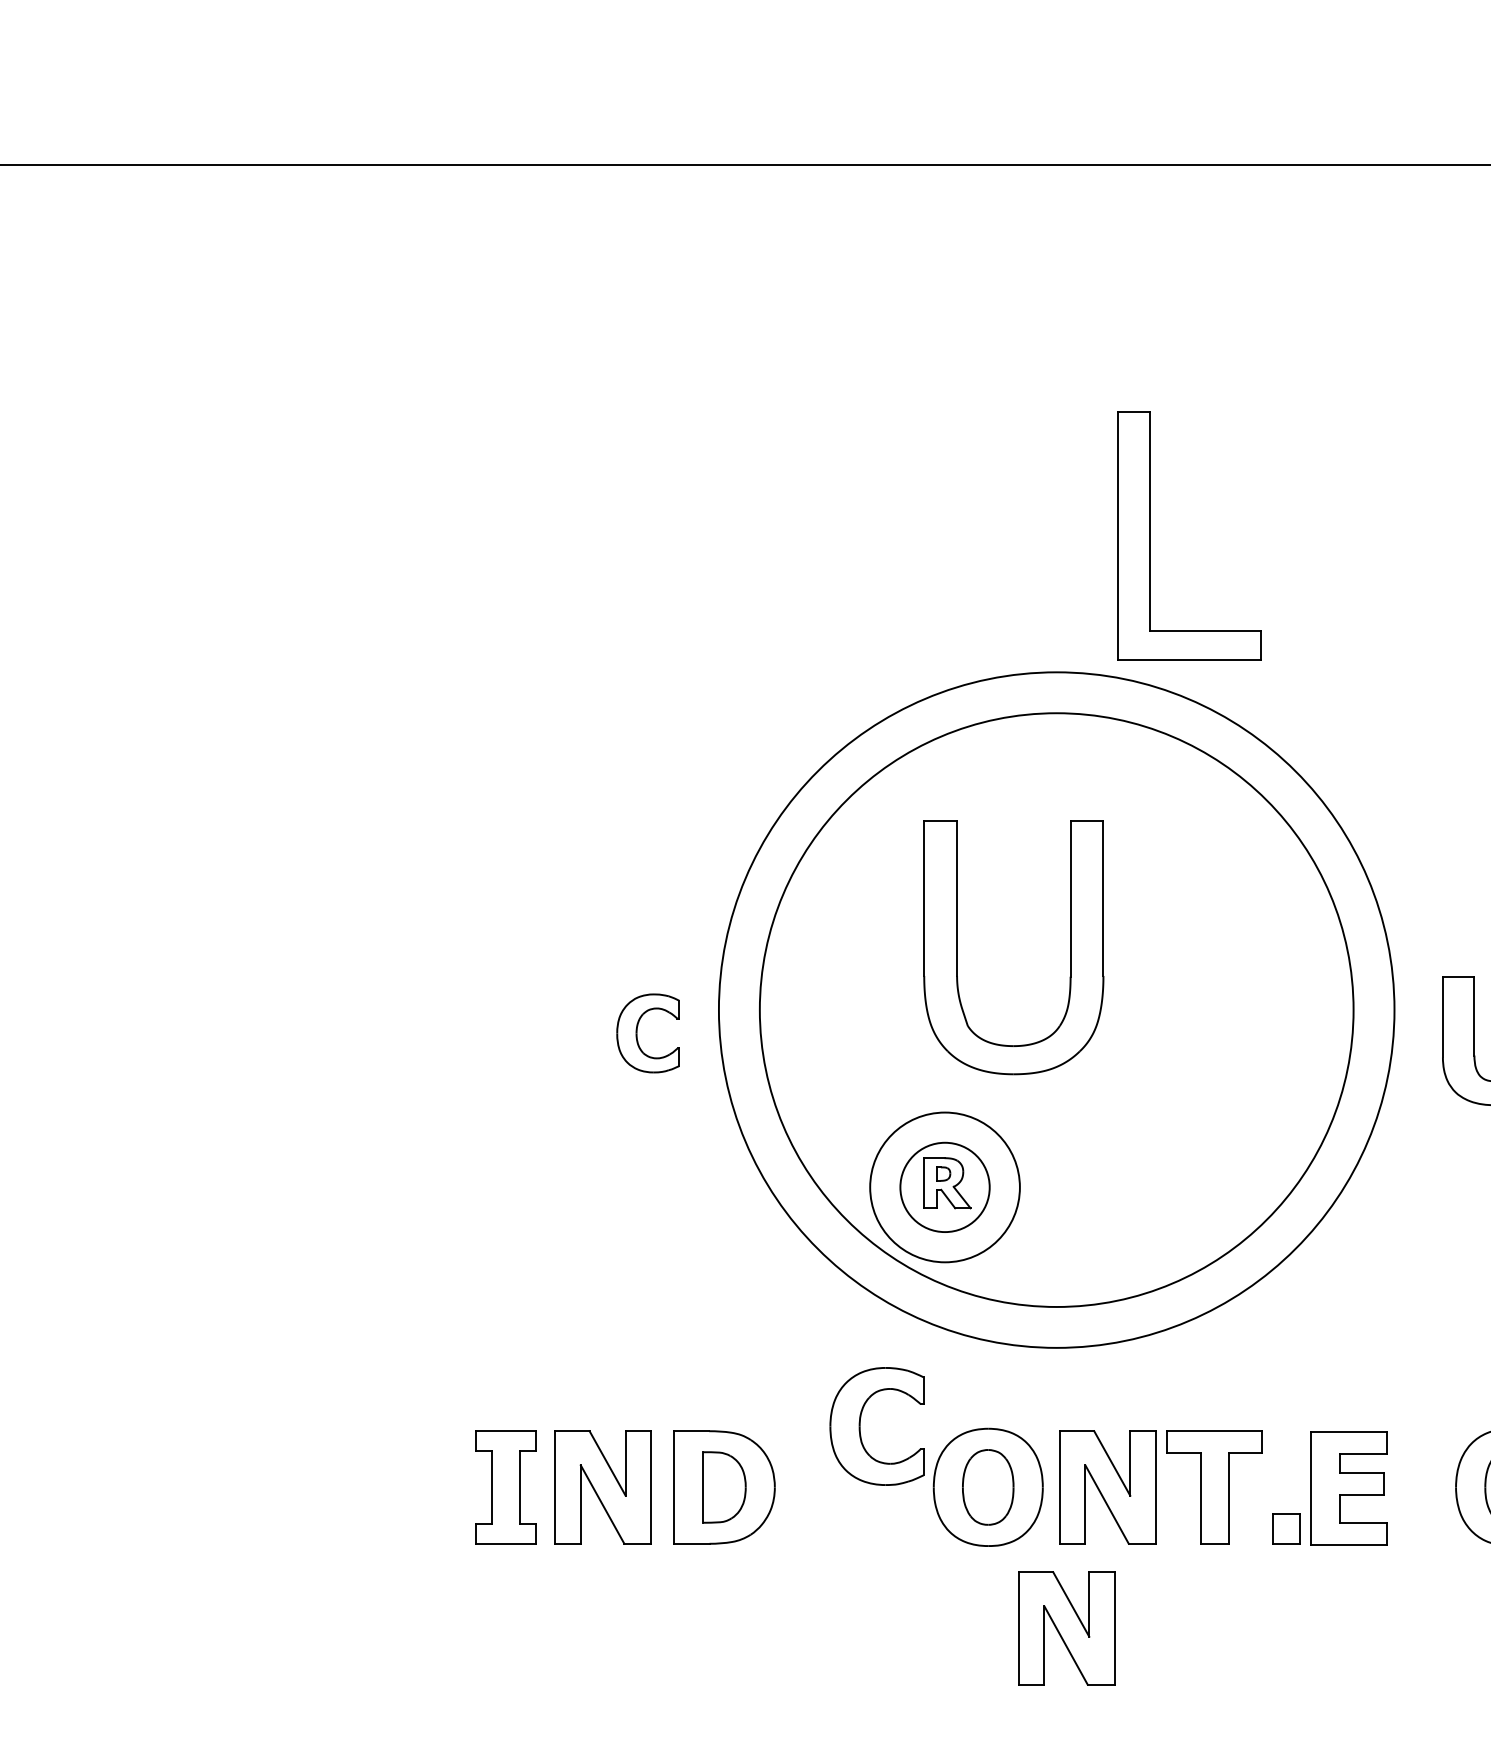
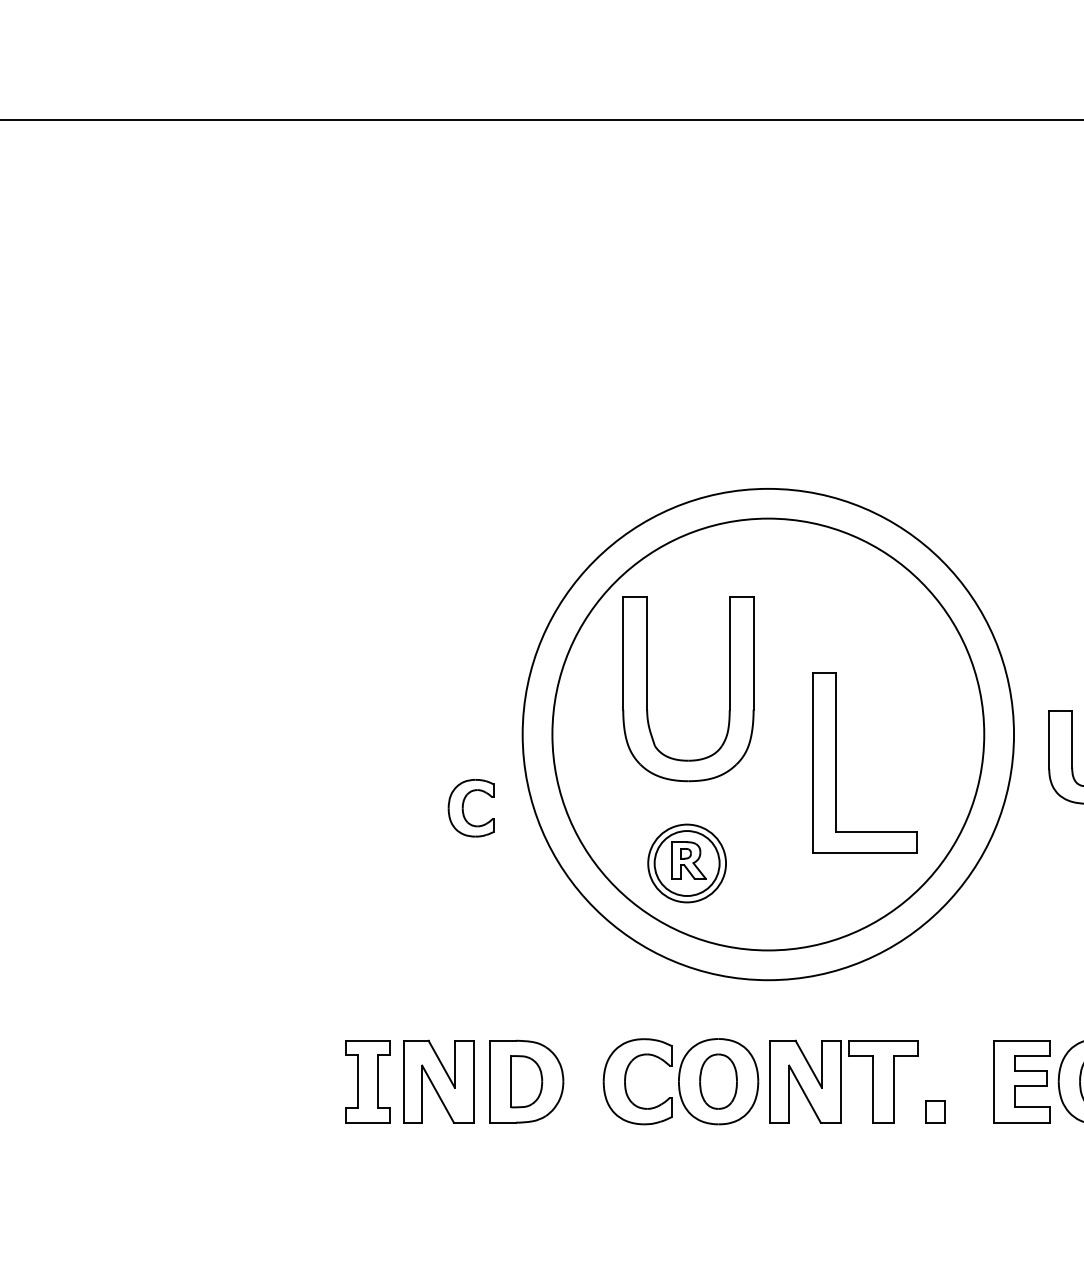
part: (1150, 535) -> (836, 762), moved
part: (957, 947) -> (647, 689), moved
part: (637, 1033) -> (463, 808), moved
circle: (944, 1186) -> (686, 862), size x0.71
part: (860, 1426) -> (625, 1081), moved
part: (1348, 1488) -> (1021, 1081), moved
part: (1066, 1628) -> (775, 1184), removed

